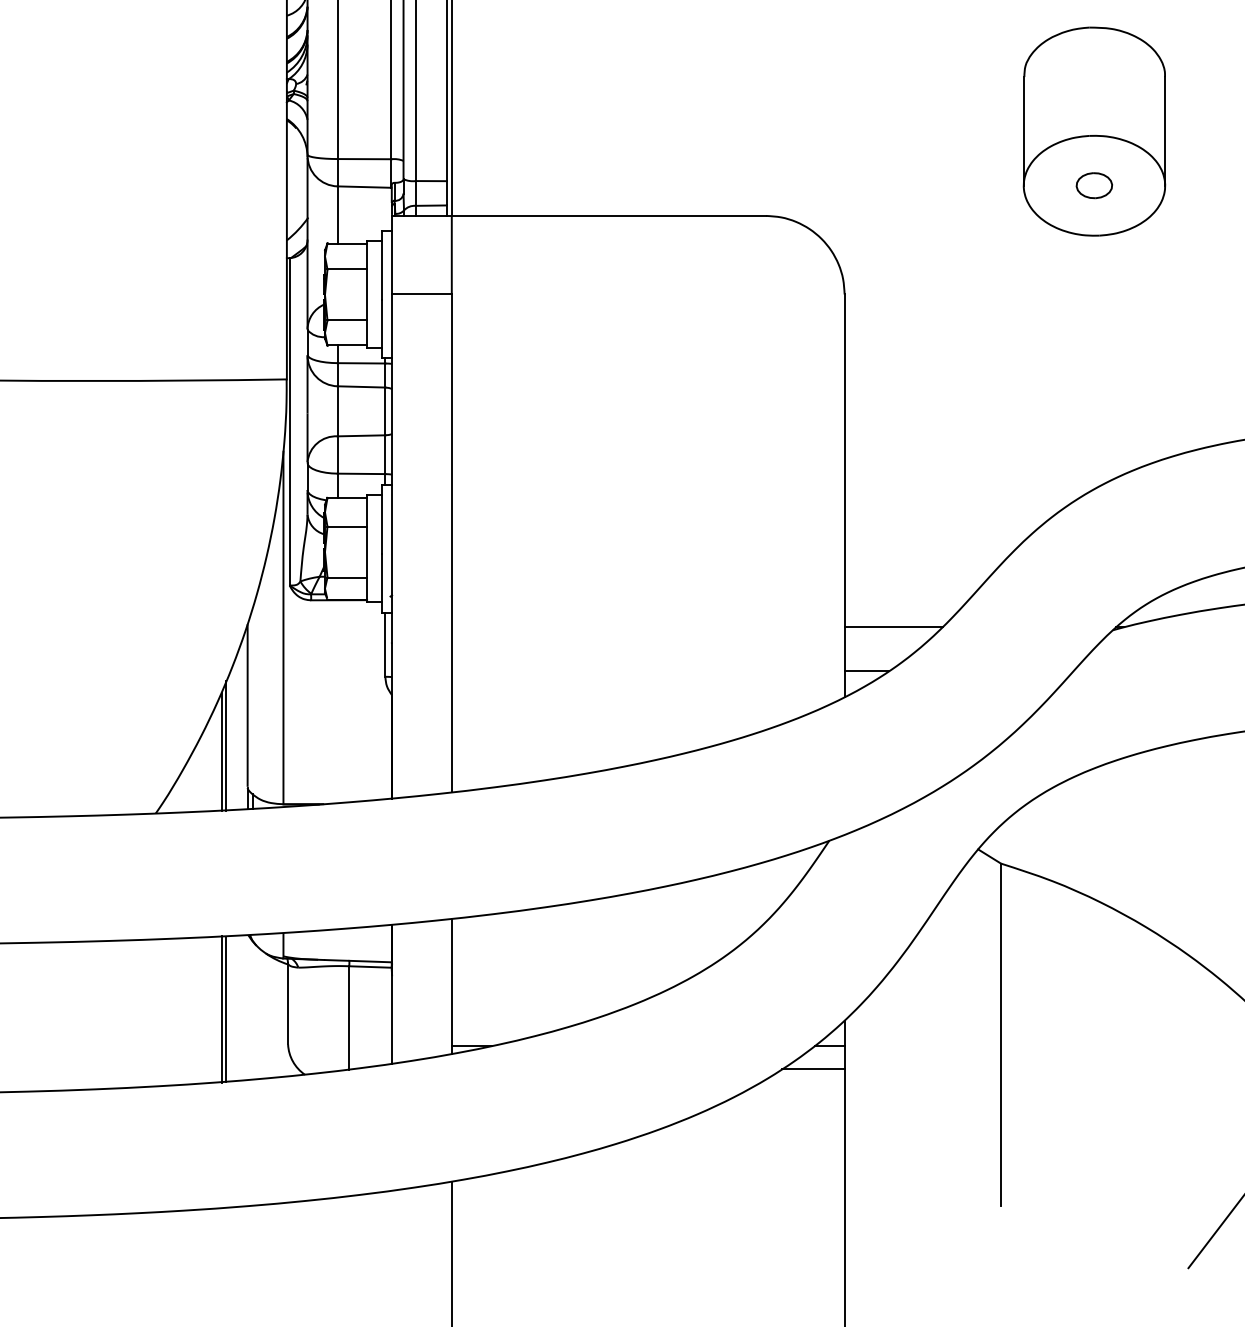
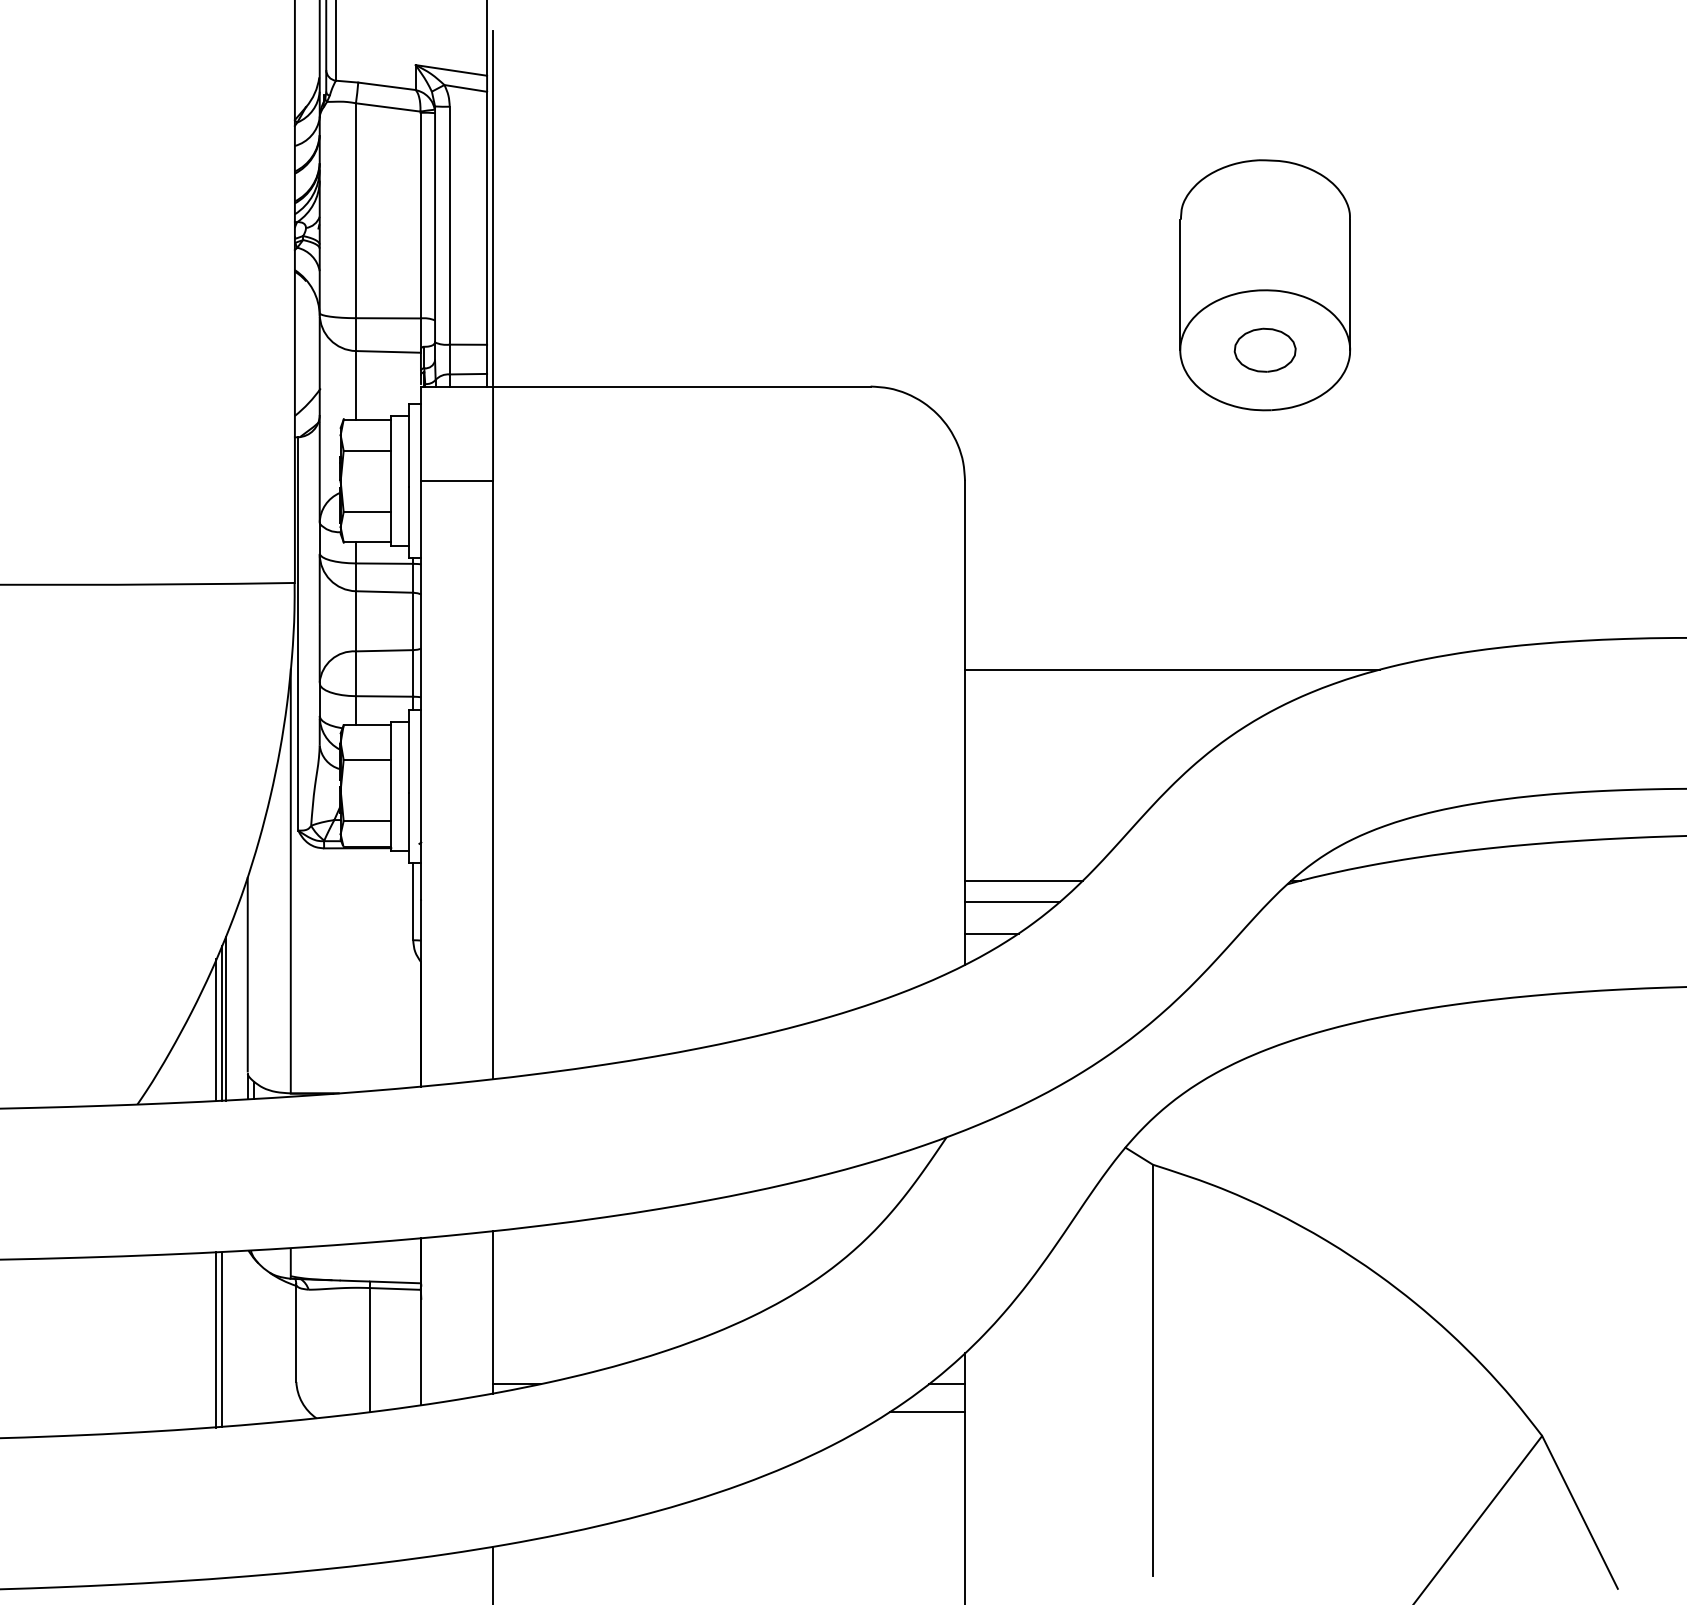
part: (1093, 185) -> (1264, 349), size x1.43
line: (1017, 451) -> (1172, 669), added
line: (884, 644) -> (1012, 901), added
line: (229, 741) -> (225, 1018), added

